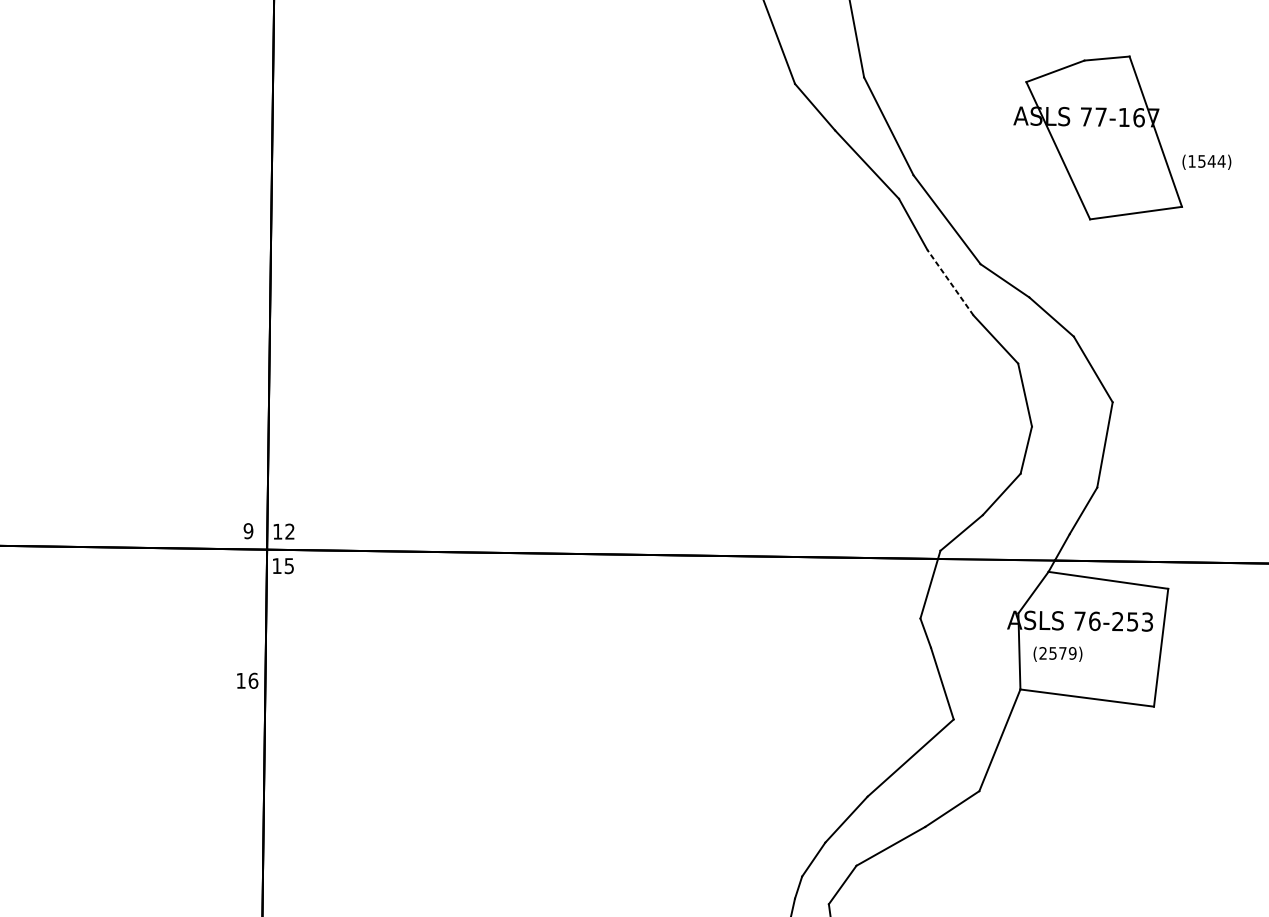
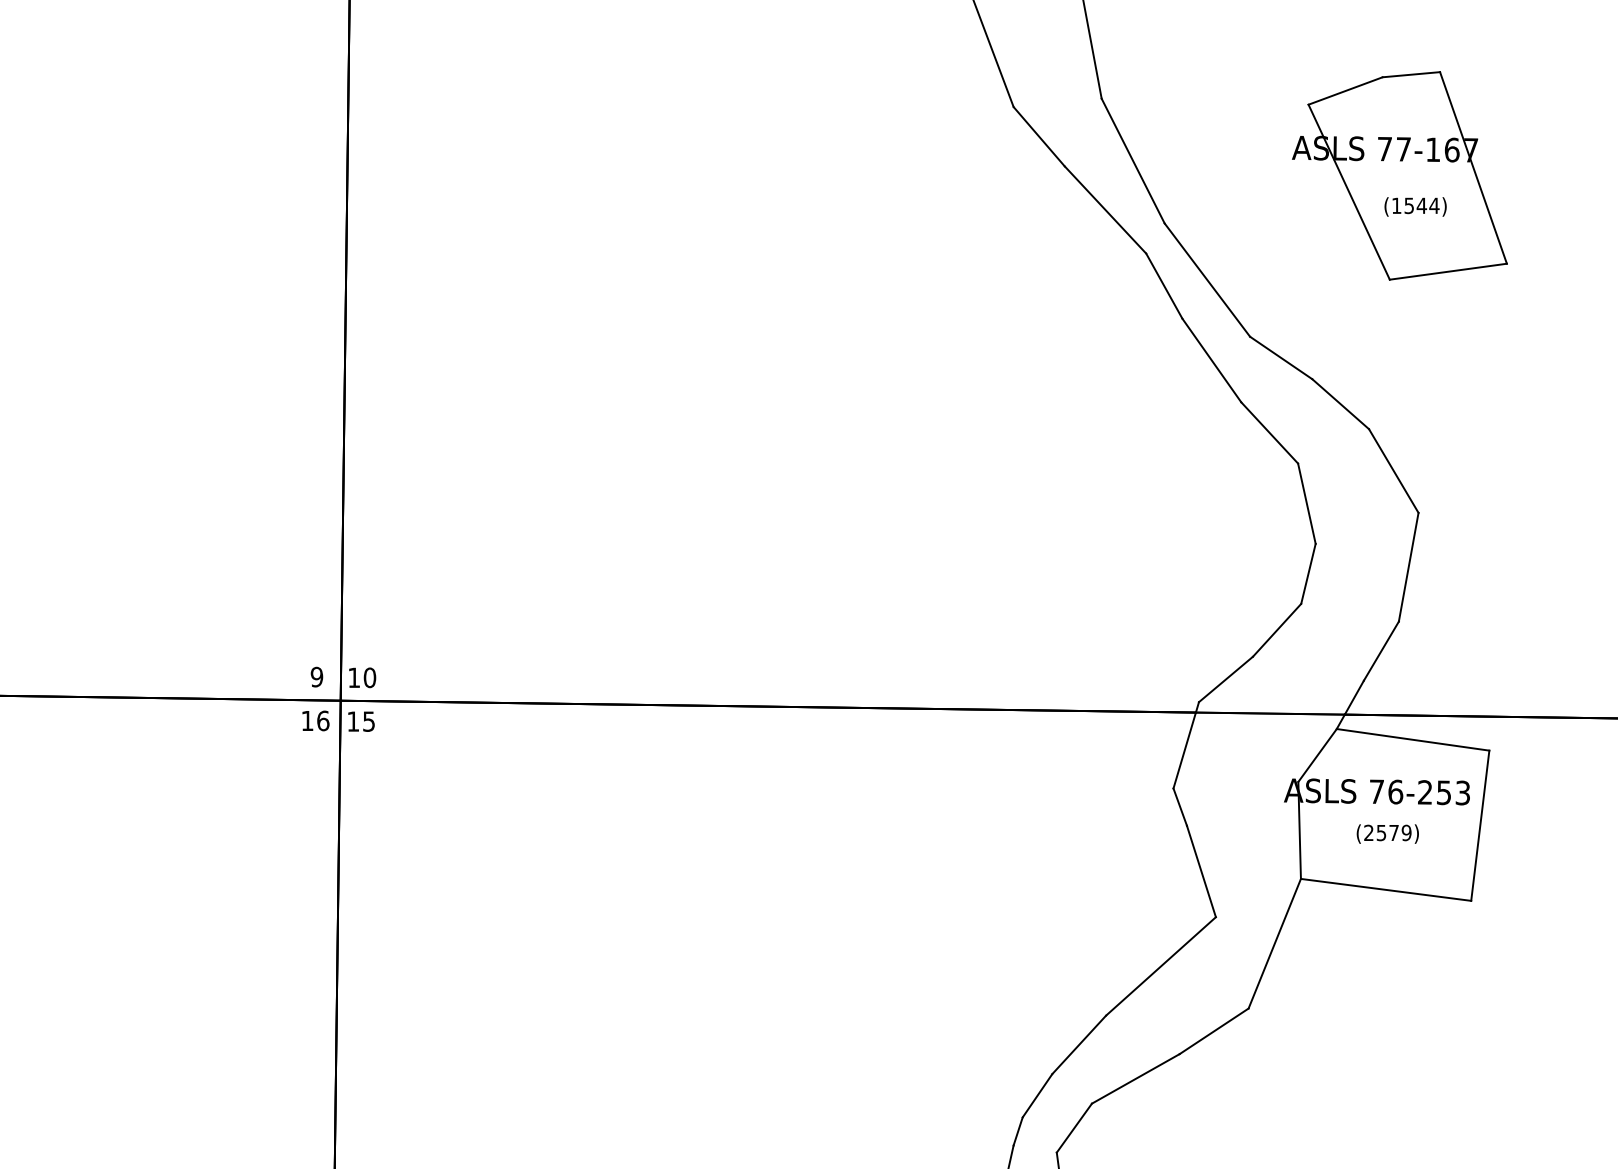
text: (1206, 161) -> (1415, 206), moved
line: (950, 282) -> (1211, 360), dashed -> solid
text: (289, 531) -> (369, 677), 12 -> 10
text: (1057, 653) -> (1387, 833), moved
text: (247, 680) -> (315, 720), moved

